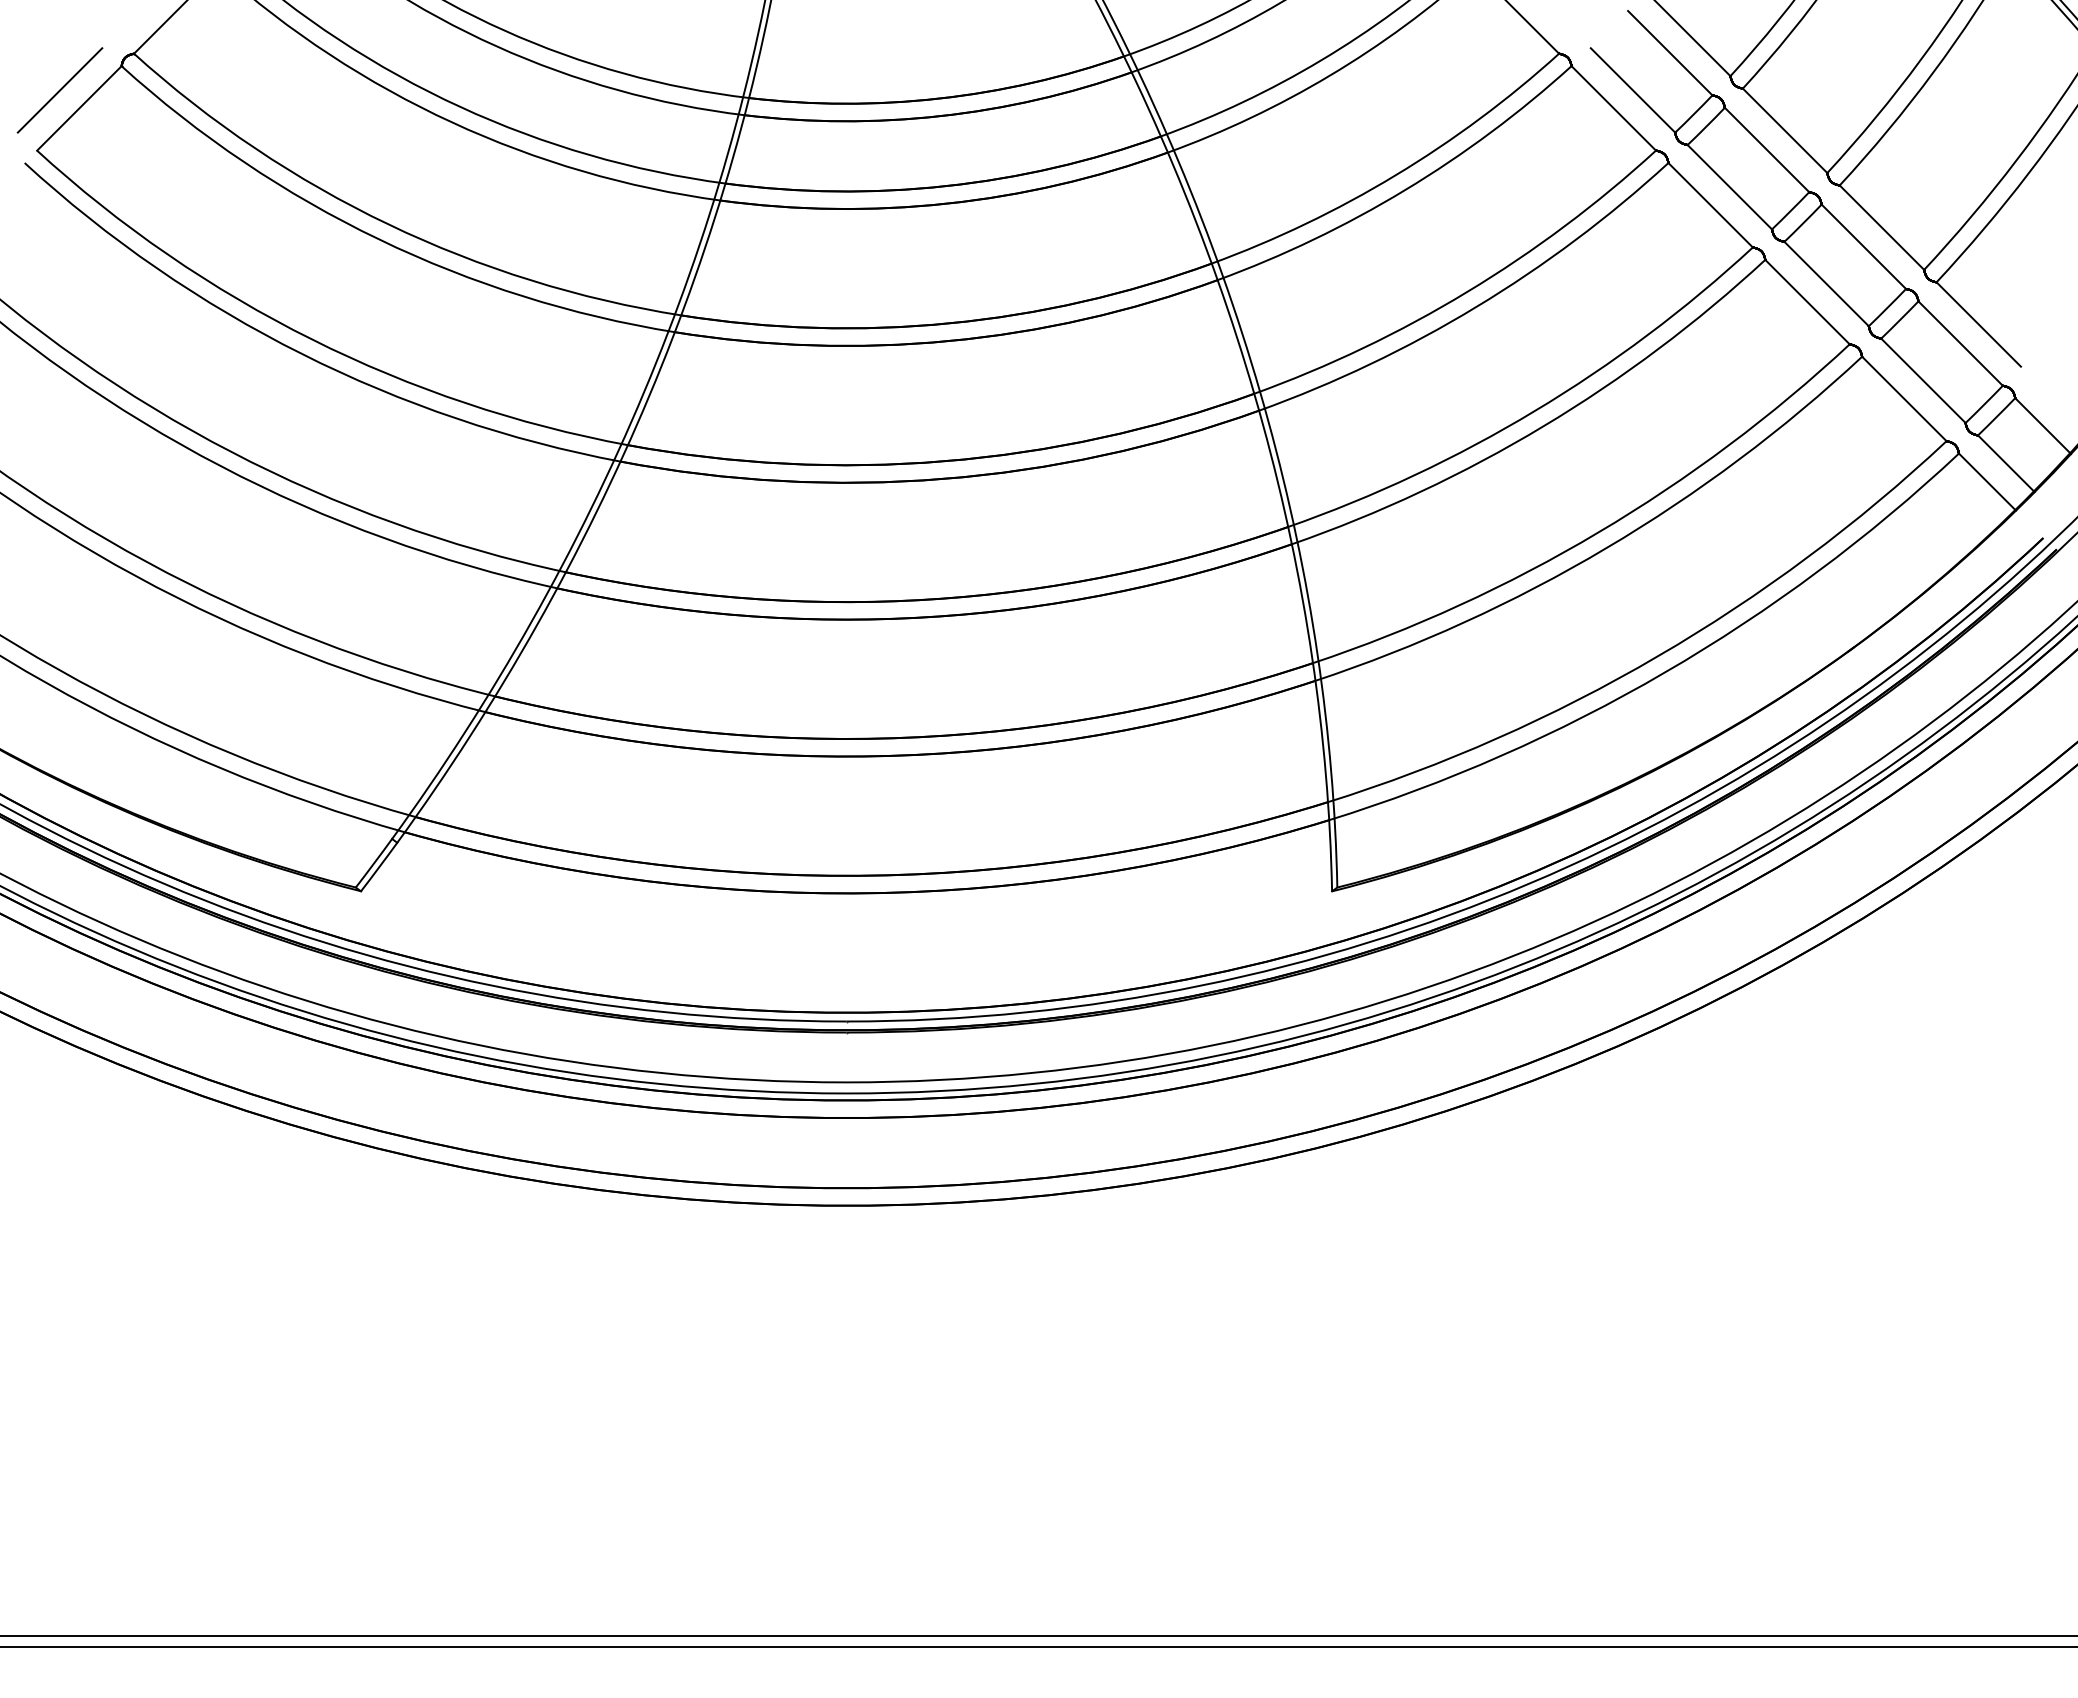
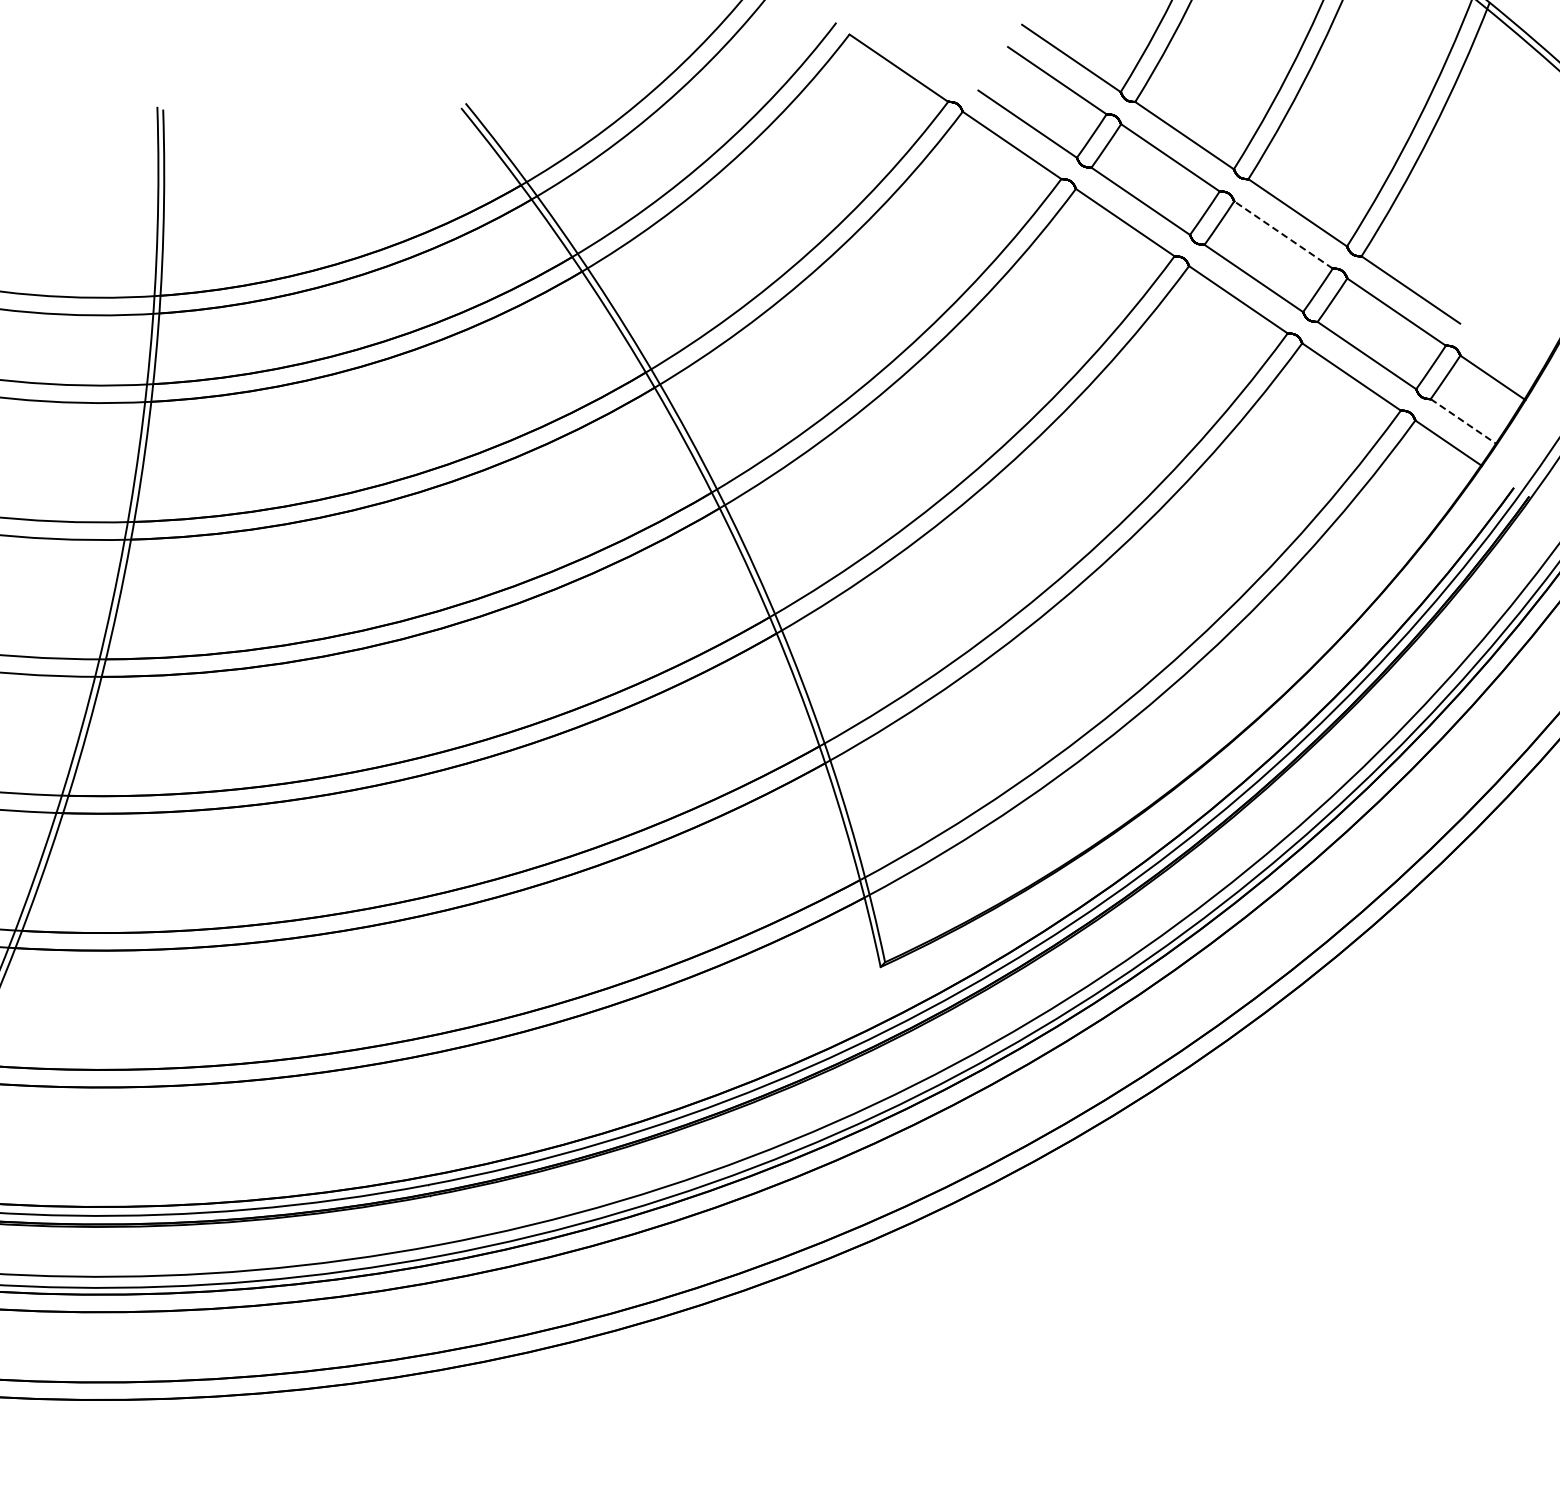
line: (1863, 246) -> (1283, 234), solid -> dashed
line: (2006, 464) -> (1464, 422), solid -> dashed

